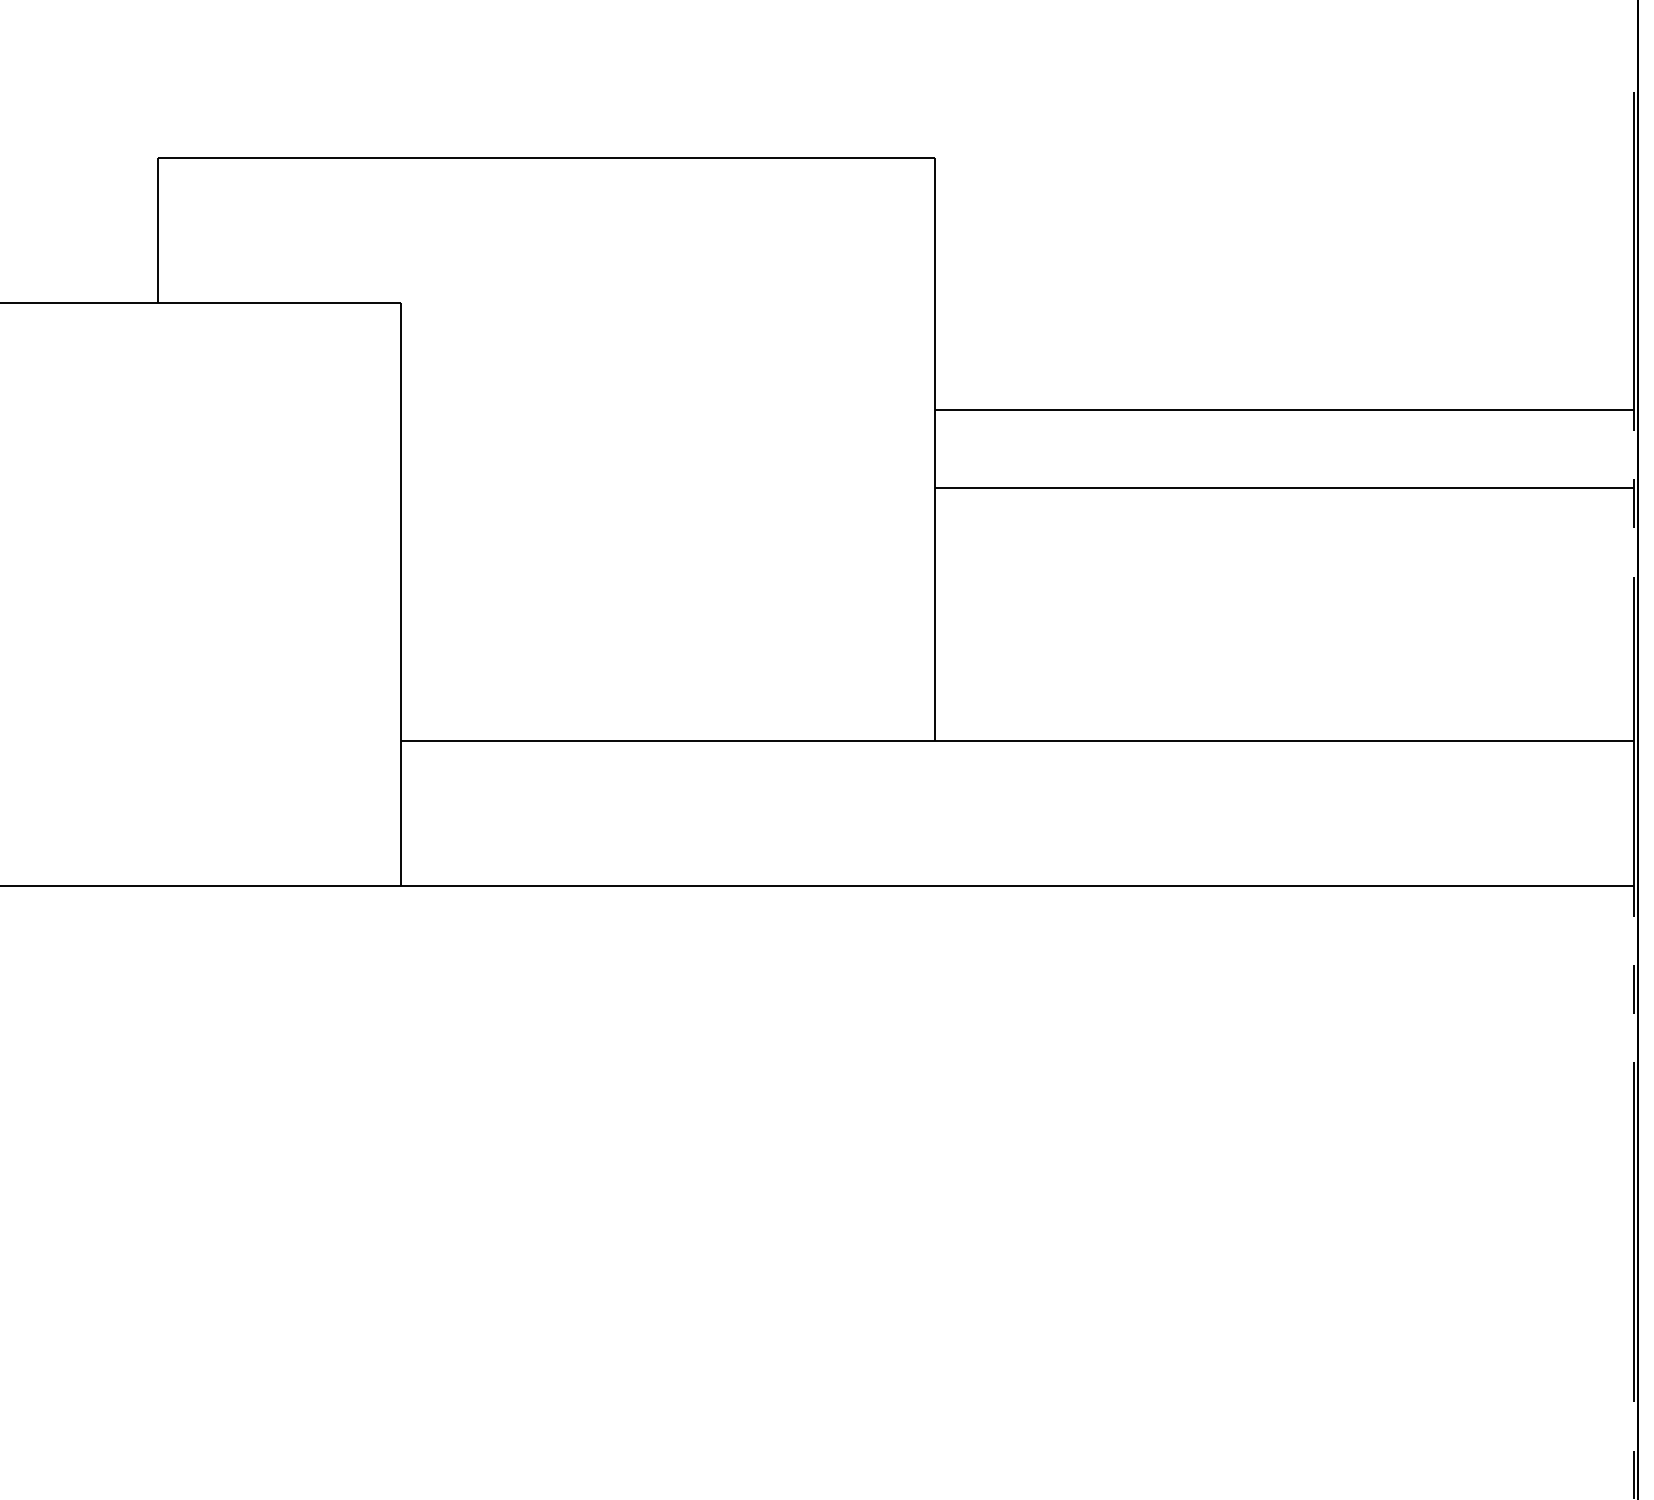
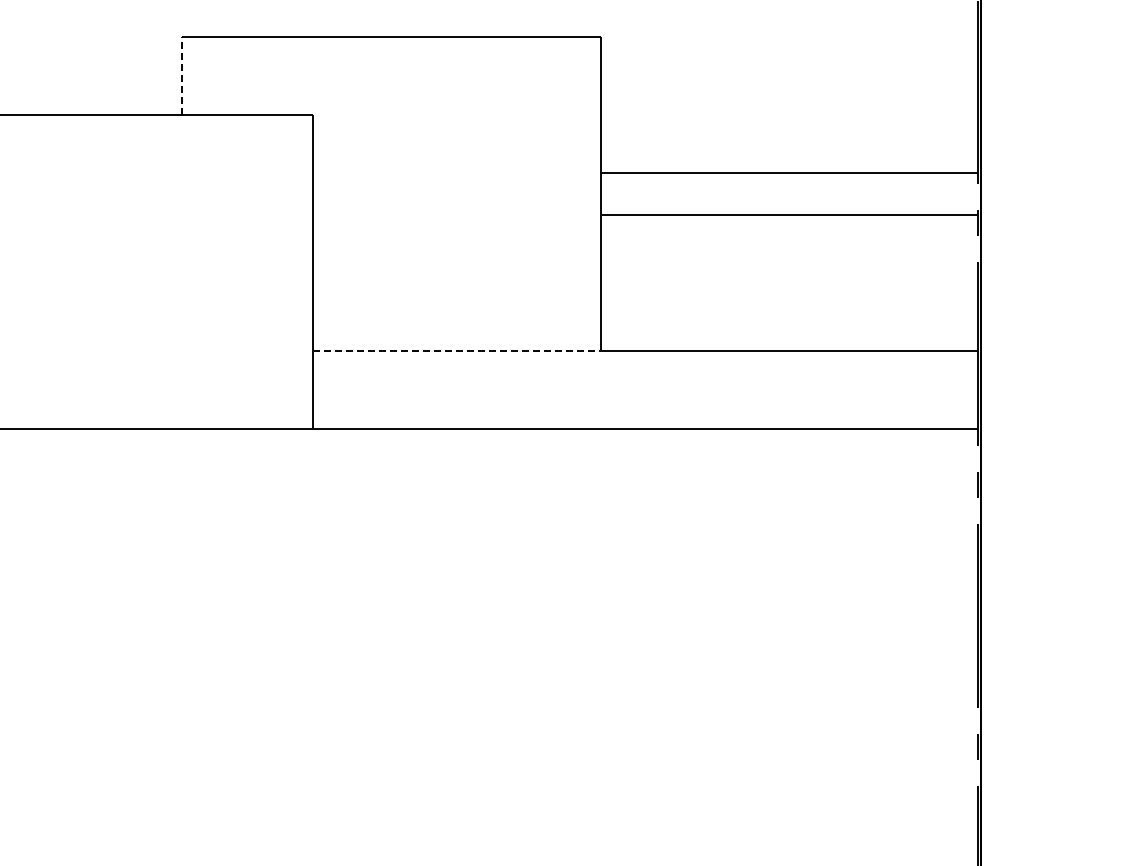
line: (158, 230) -> (182, 75), solid -> dashed
line: (668, 741) -> (457, 351), solid -> dashed

